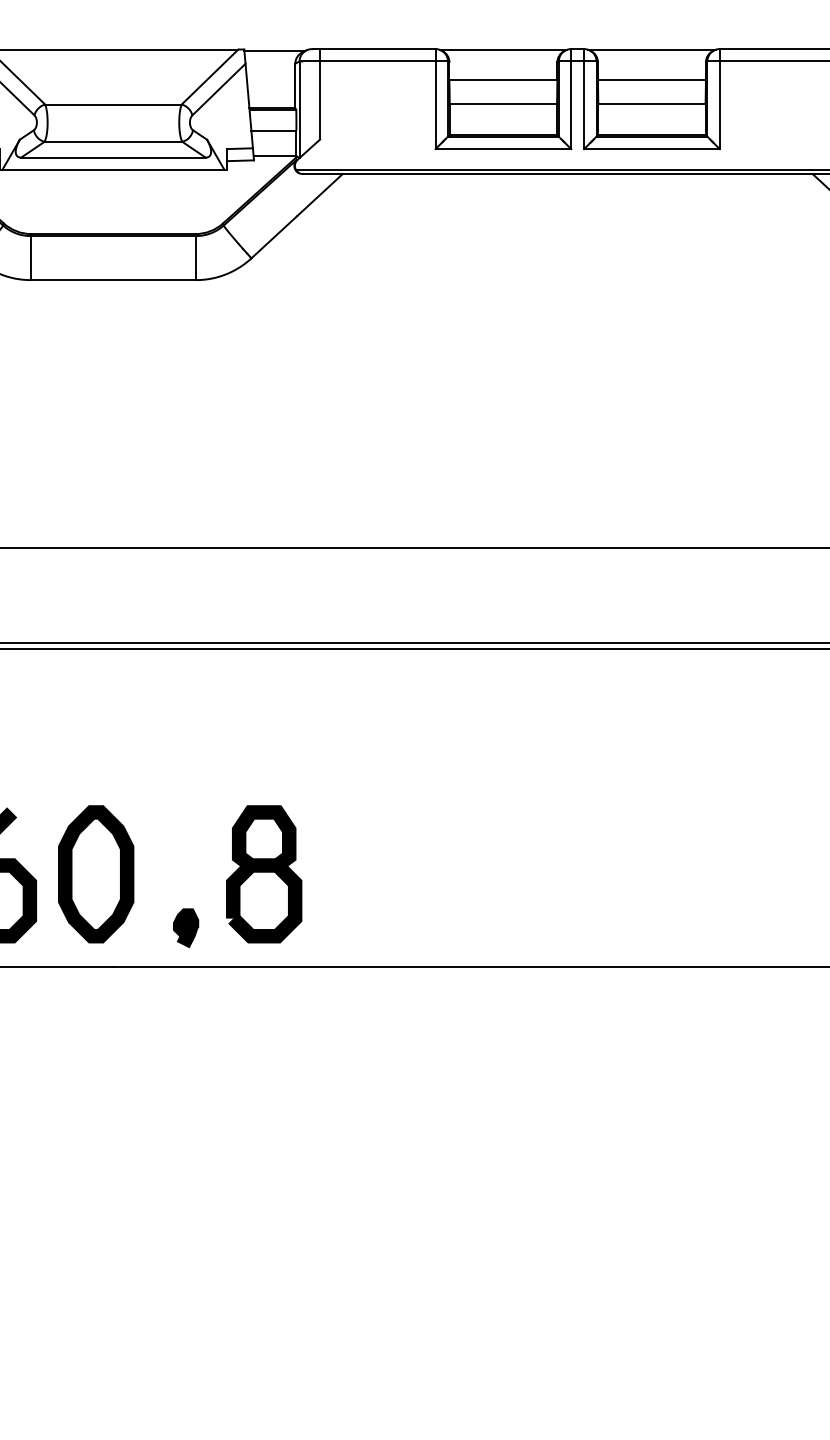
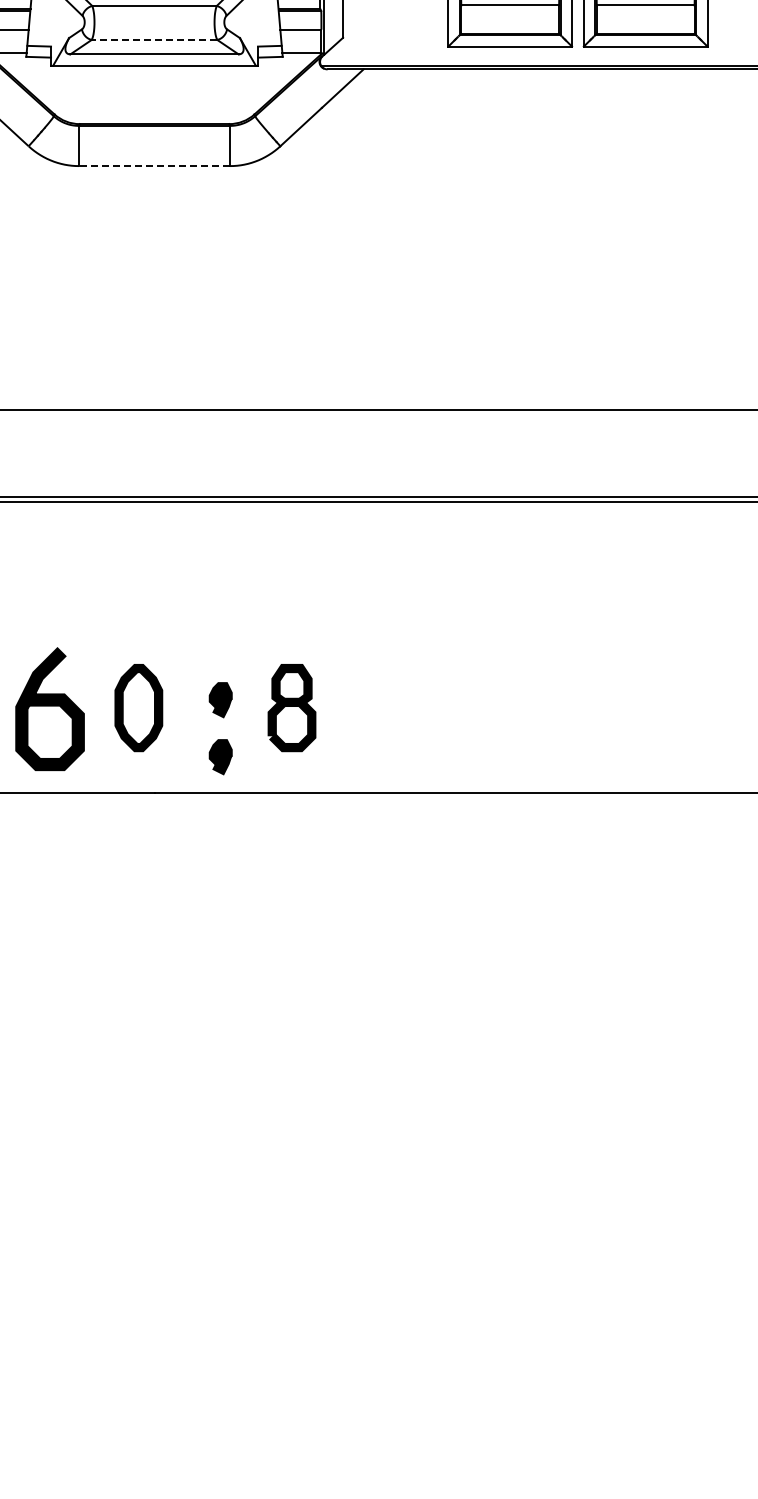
line: (113, 141) -> (154, 39), solid -> dashed
line: (113, 280) -> (154, 166), solid -> dashed
part: (185, 866) -> (220, 700), added
part: (95, 873) -> (138, 707), size x0.7
part: (263, 873) -> (291, 707), size x0.7

